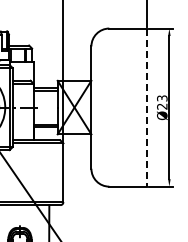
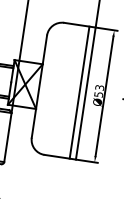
text: (162, 106) -> (98, 94), Ø23 -> Ø53
line: (139, 107) -> (79, 92), added
line: (146, 108) -> (85, 94), dashed -> solid

